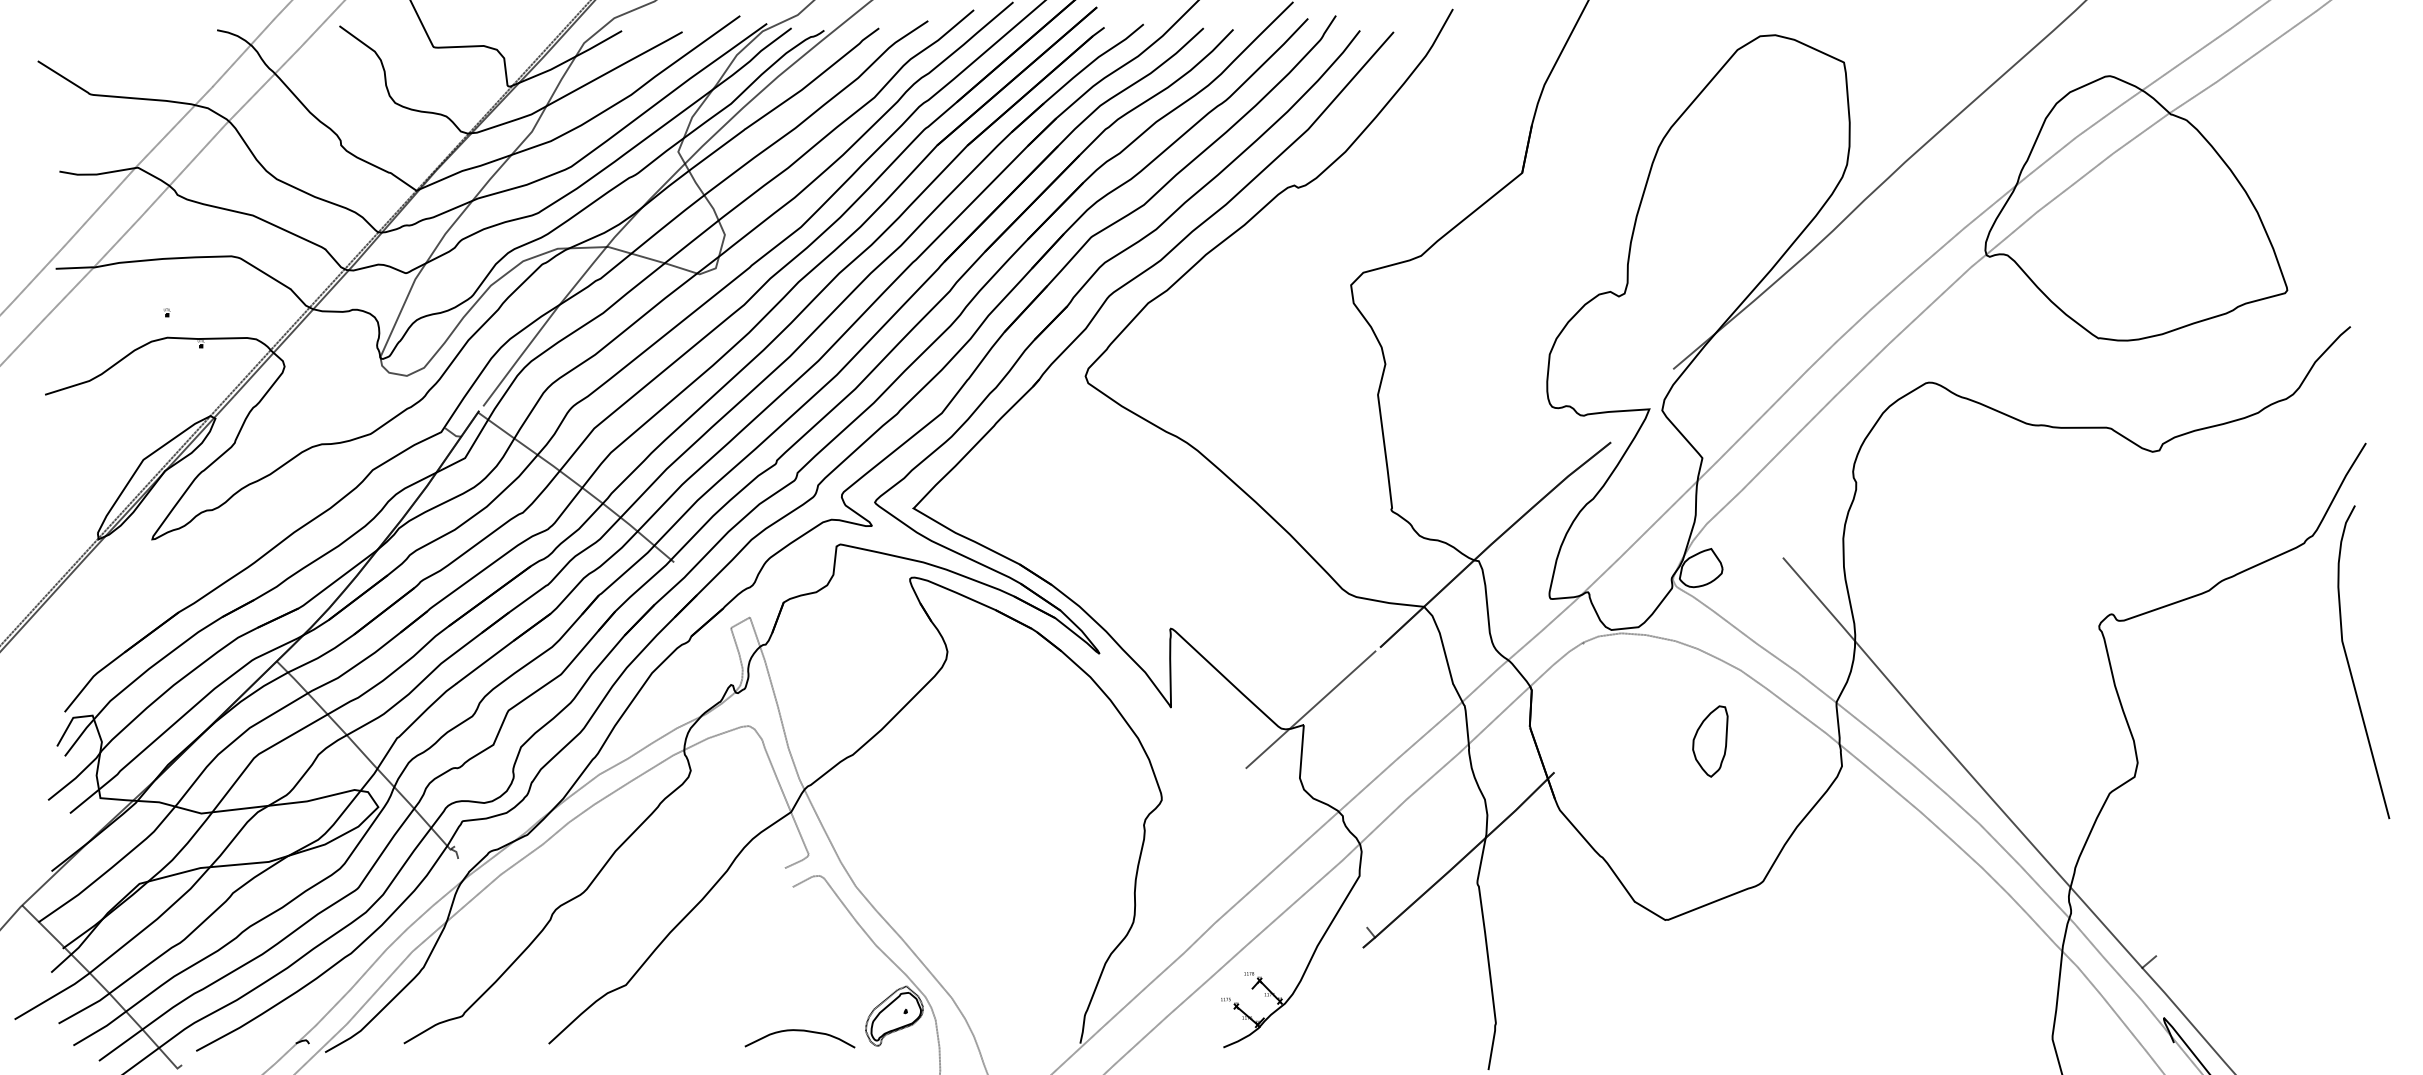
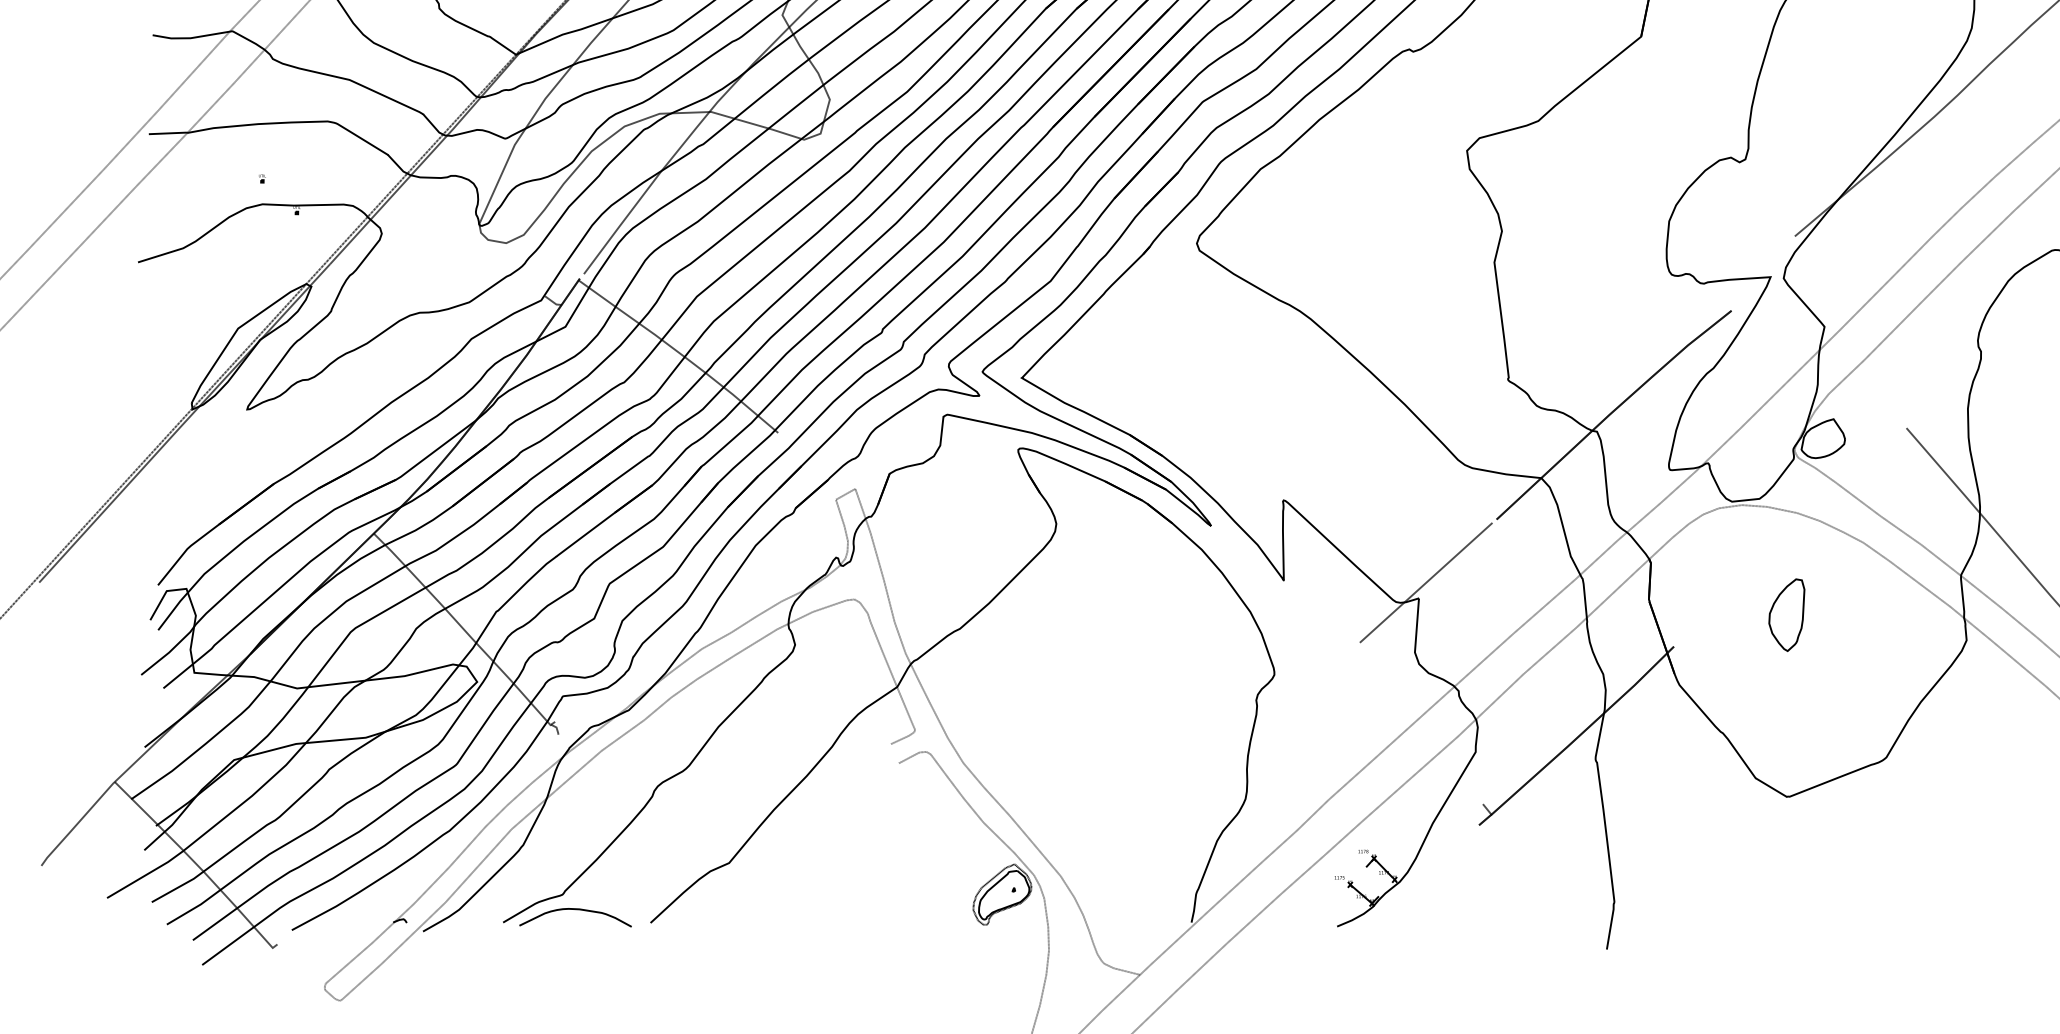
part: (1710, 741) -> (1786, 615), moved
curve: (799, 1031) -> (575, 910), moved

